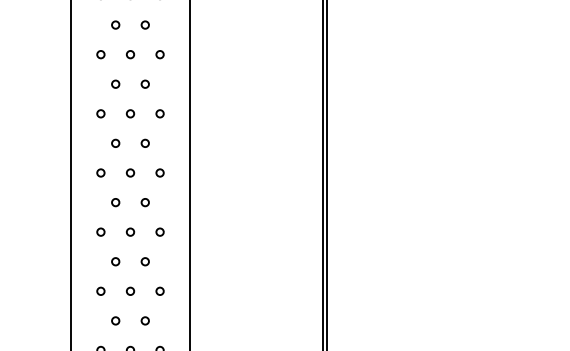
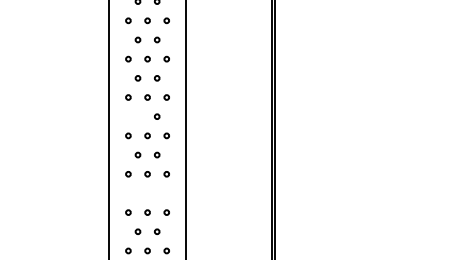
circle: (114, 143) -> (137, 116), removed
circle: (114, 261) -> (137, 193), removed
circle: (144, 261) -> (156, 193), removed

